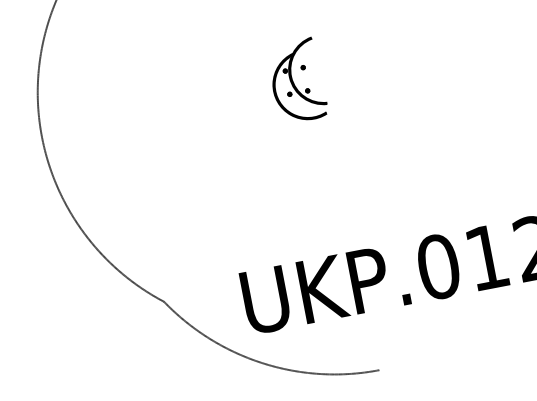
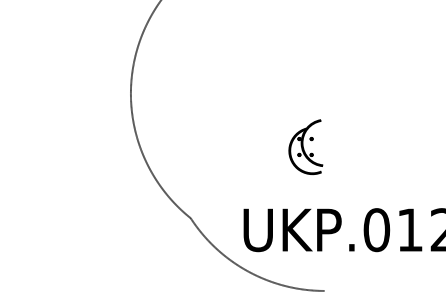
part: (296, 81) -> (305, 147), moved

